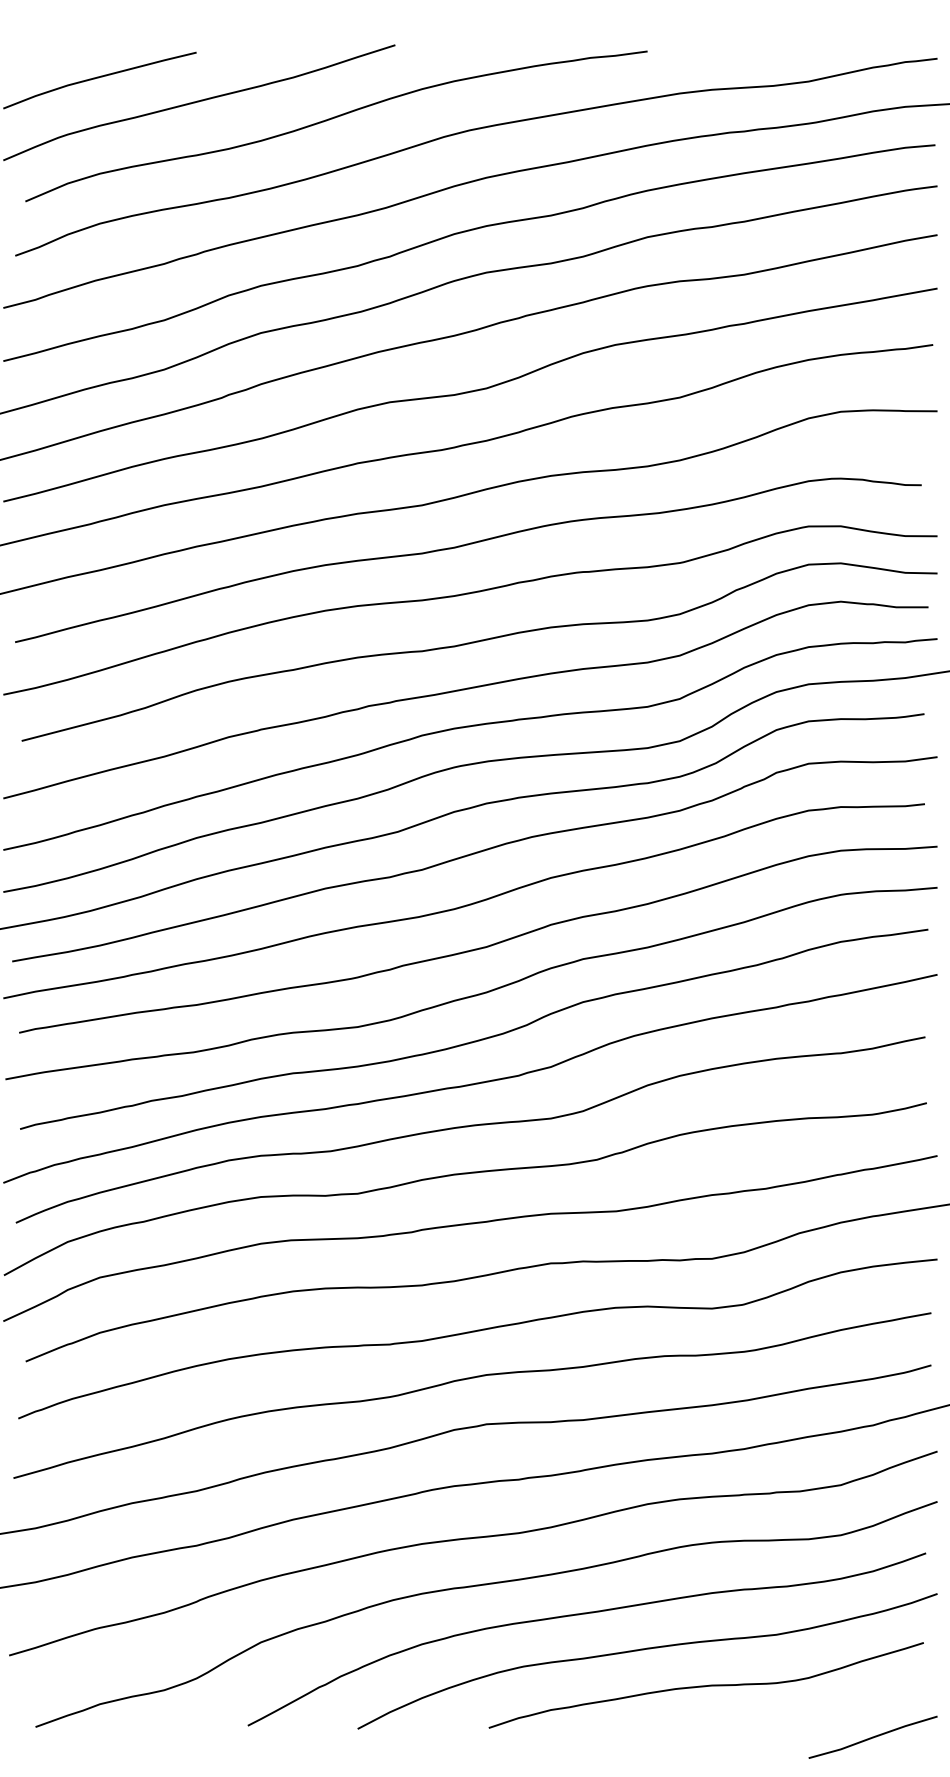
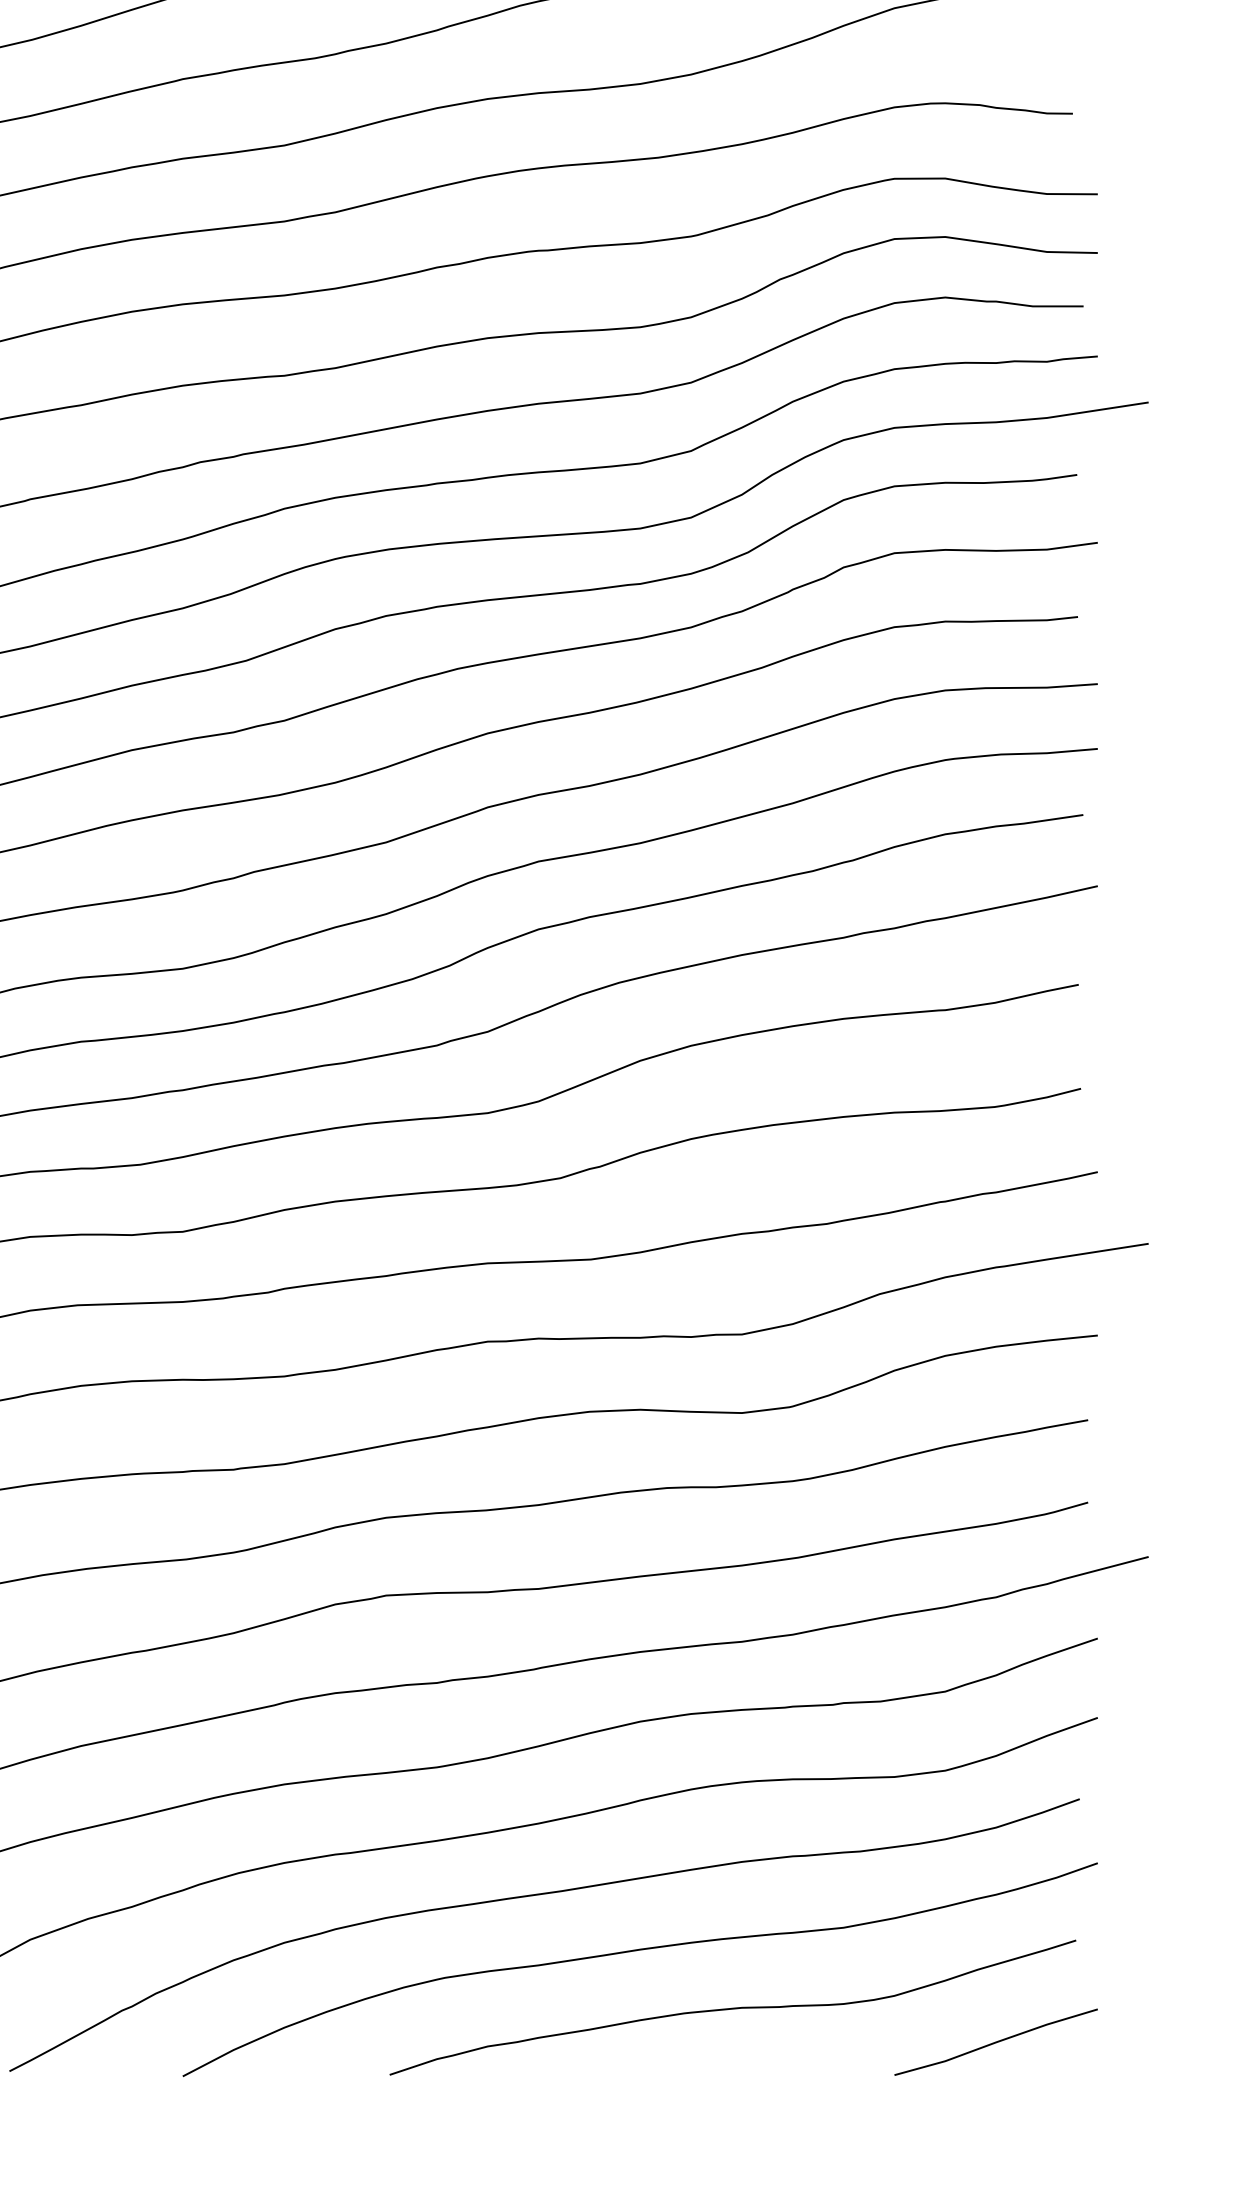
line: (872, 1736) -> (995, 2040), moved

